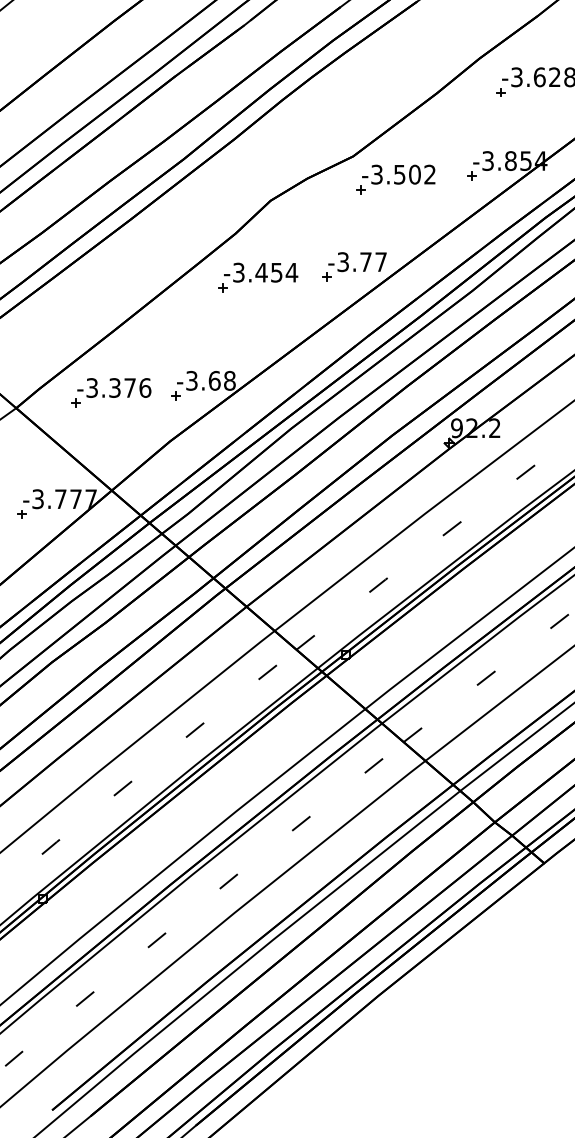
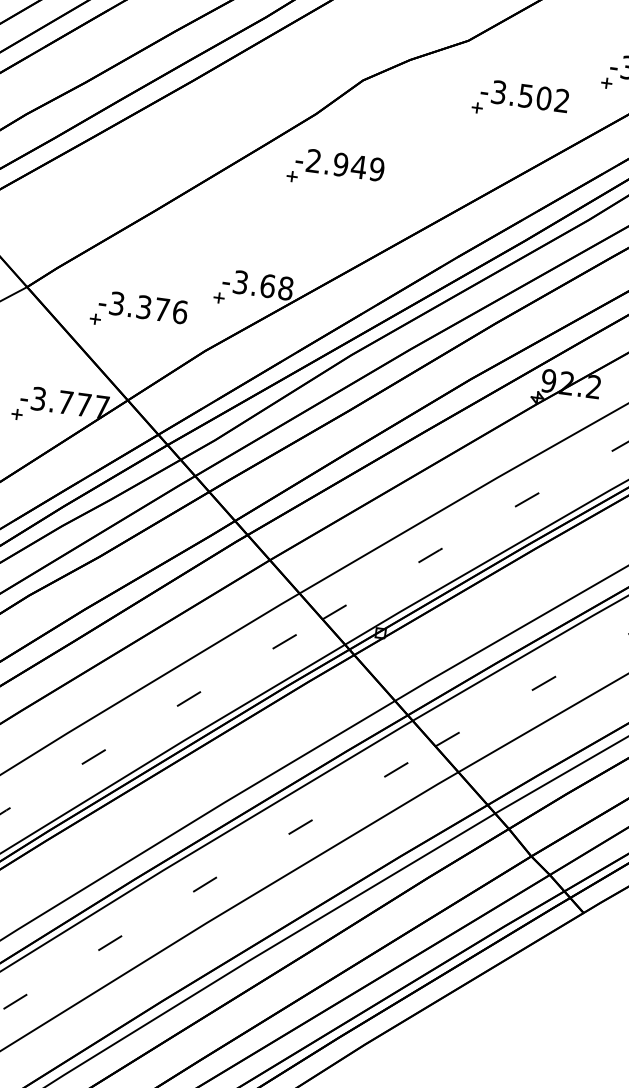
part: (395, 179) -> (520, 101), moved
part: (354, 266) -> (452, 172), removed
text: (265, 272) -> (345, 165), -3.454 -> -2.949
part: (111, 392) -> (139, 312), moved

